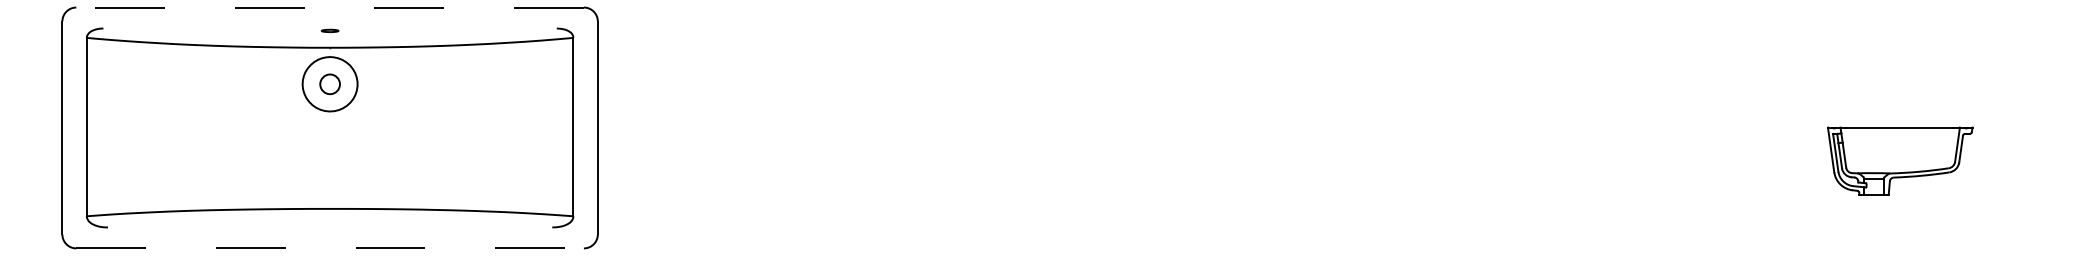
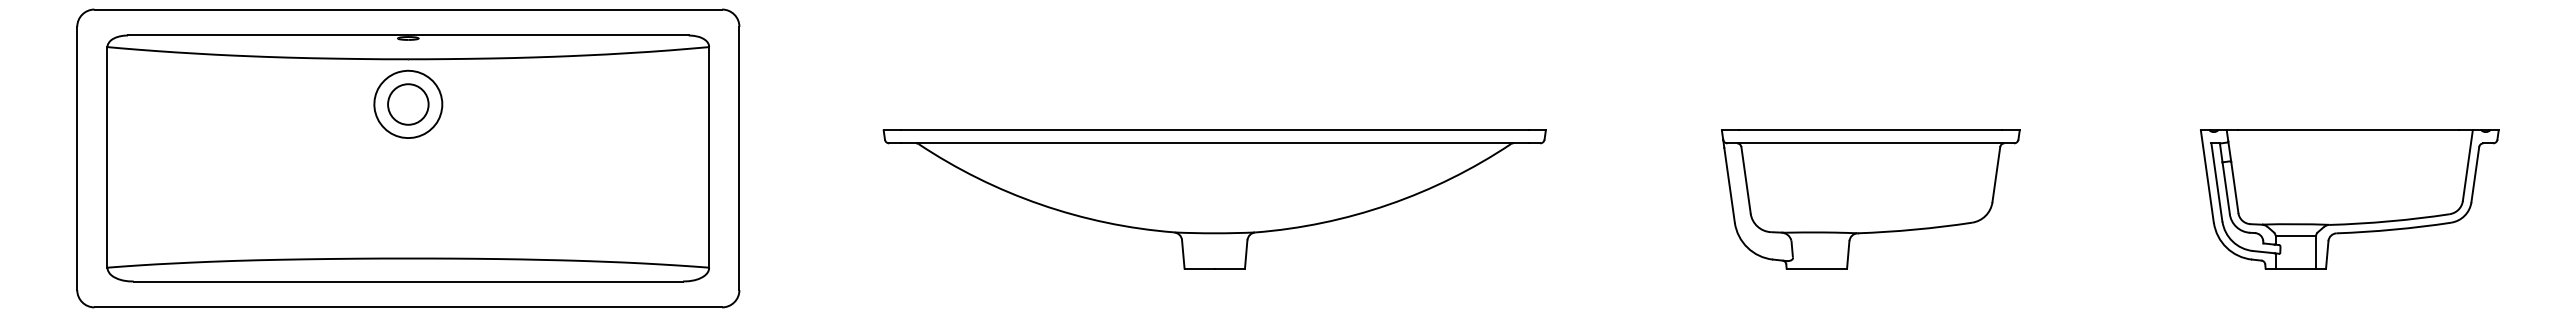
line: (330, 7) -> (408, 9), dashed -> solid
line: (330, 28) -> (408, 35), added
circle: (330, 84) -> (408, 104), size x1.67
part: (982, 161) -> (1214, 199), added
part: (1512, 161) -> (1870, 199), added
part: (1899, 161) -> (2349, 199), size x1.67
line: (330, 227) -> (408, 281), added
line: (330, 248) -> (408, 307), dashed -> solid

